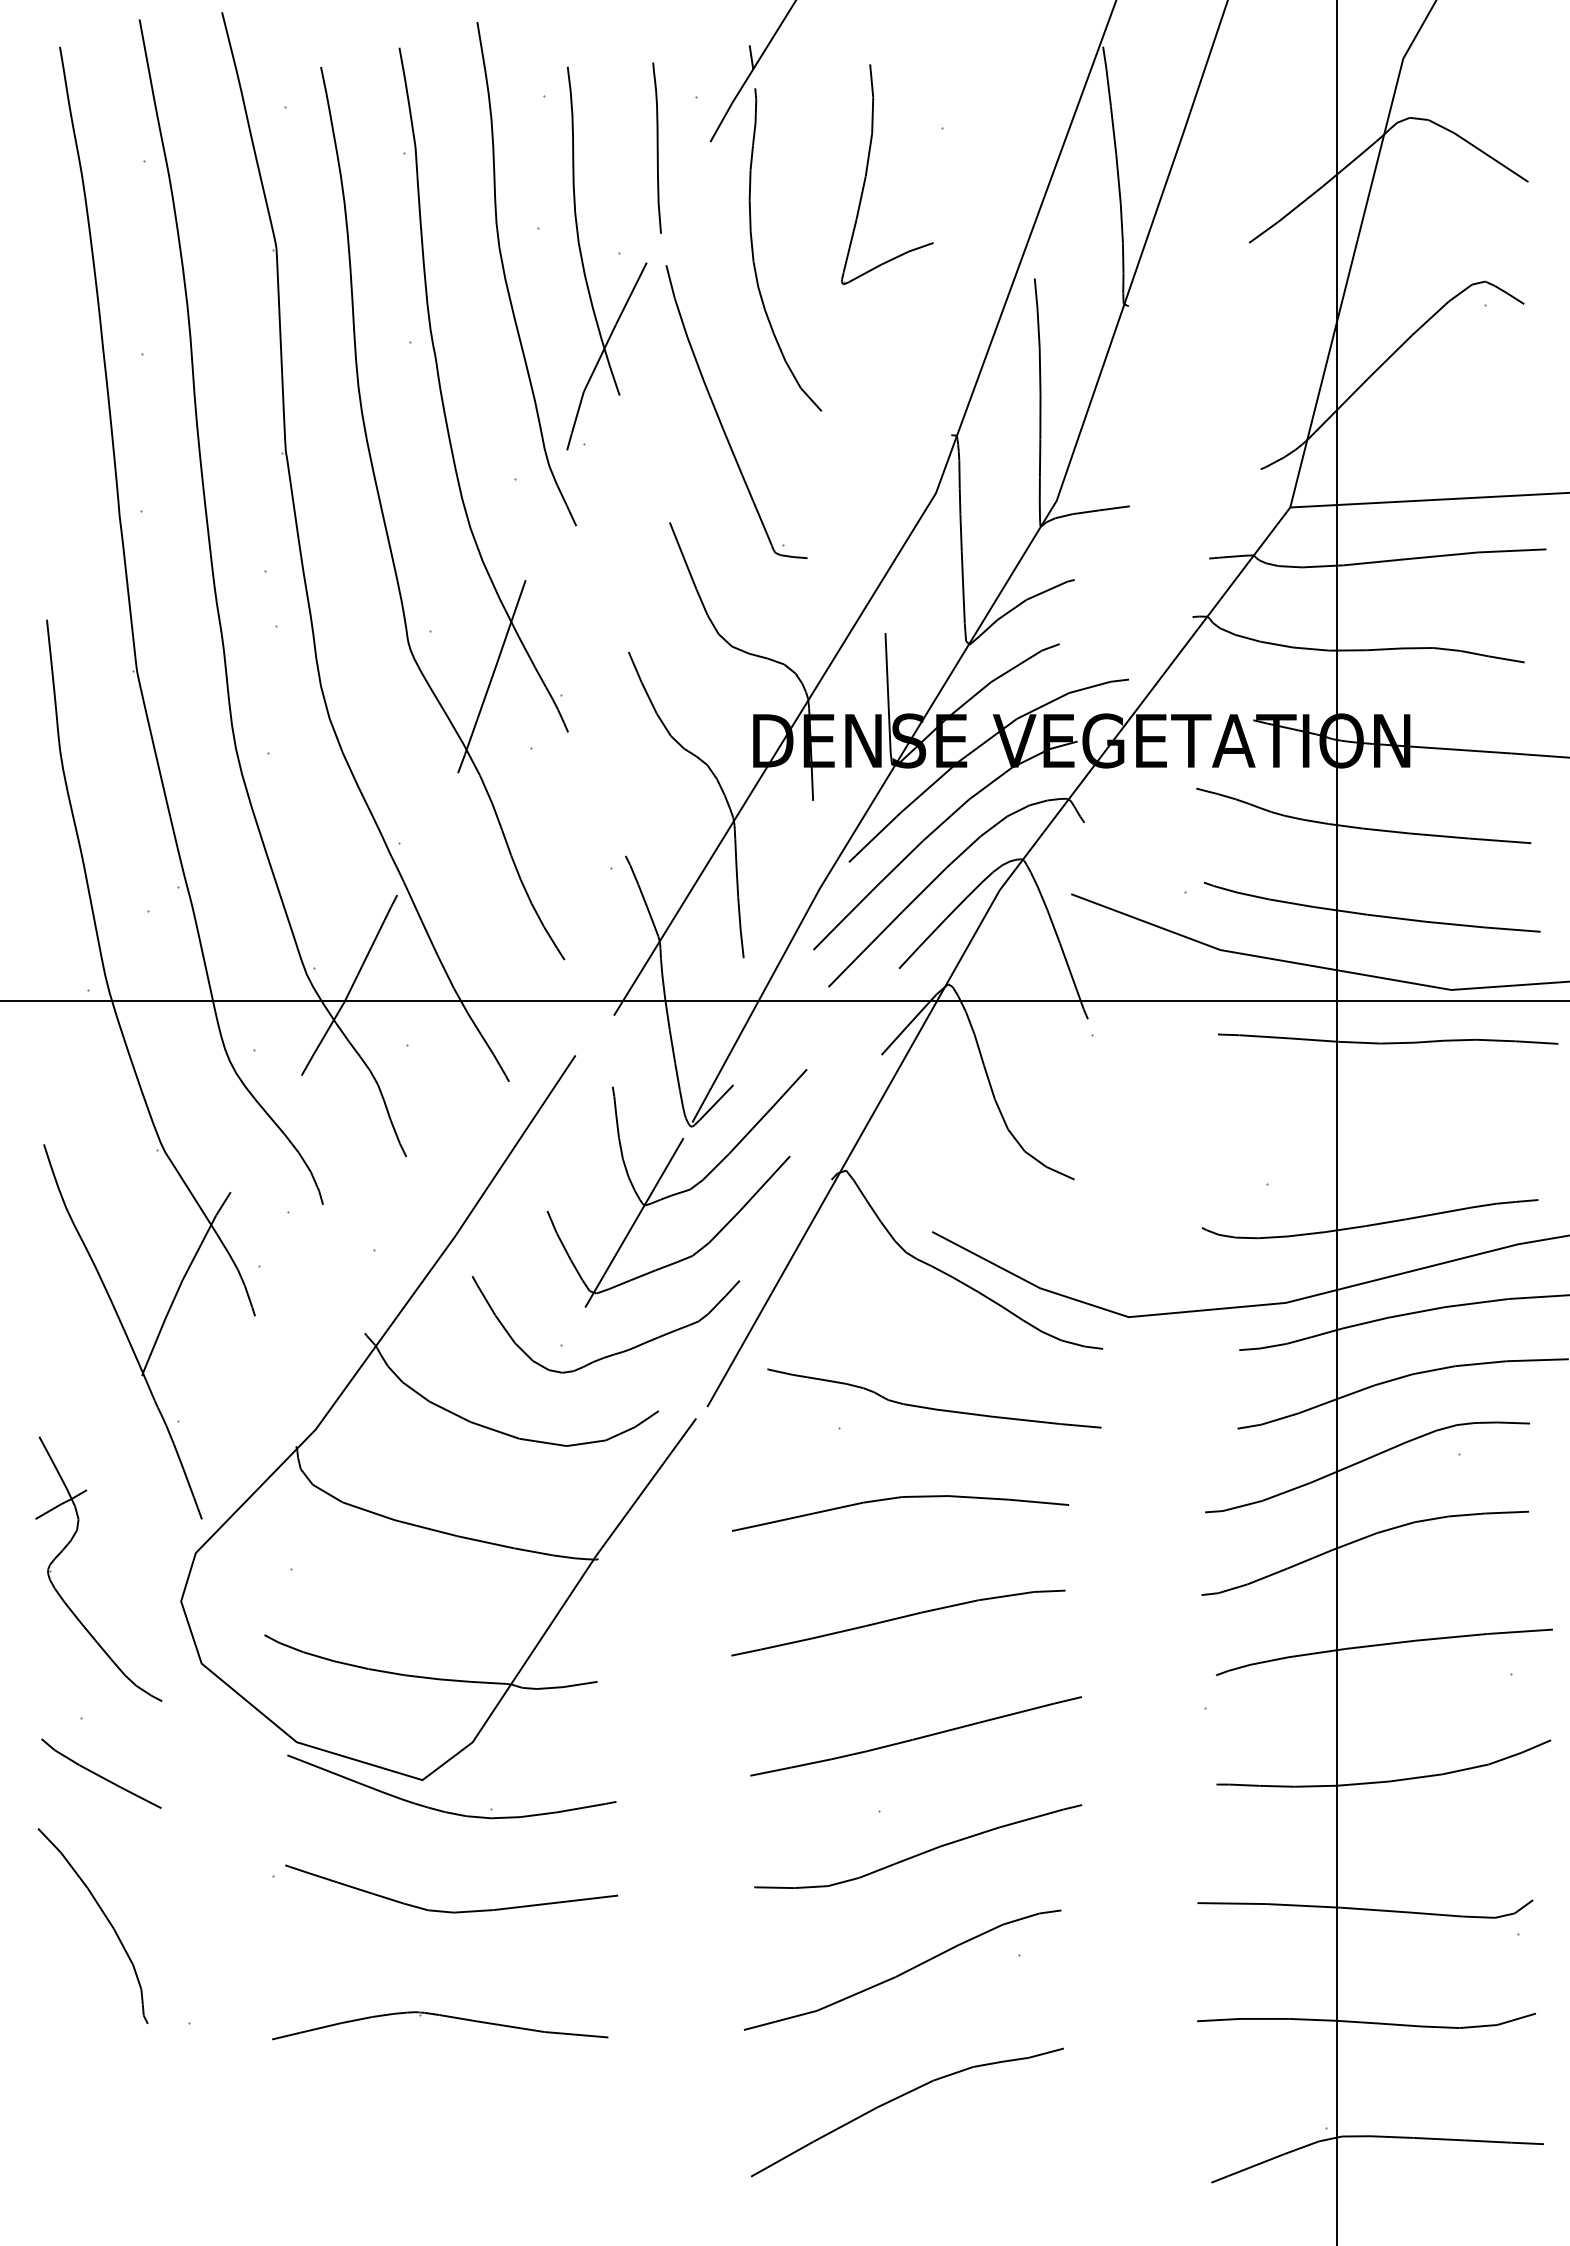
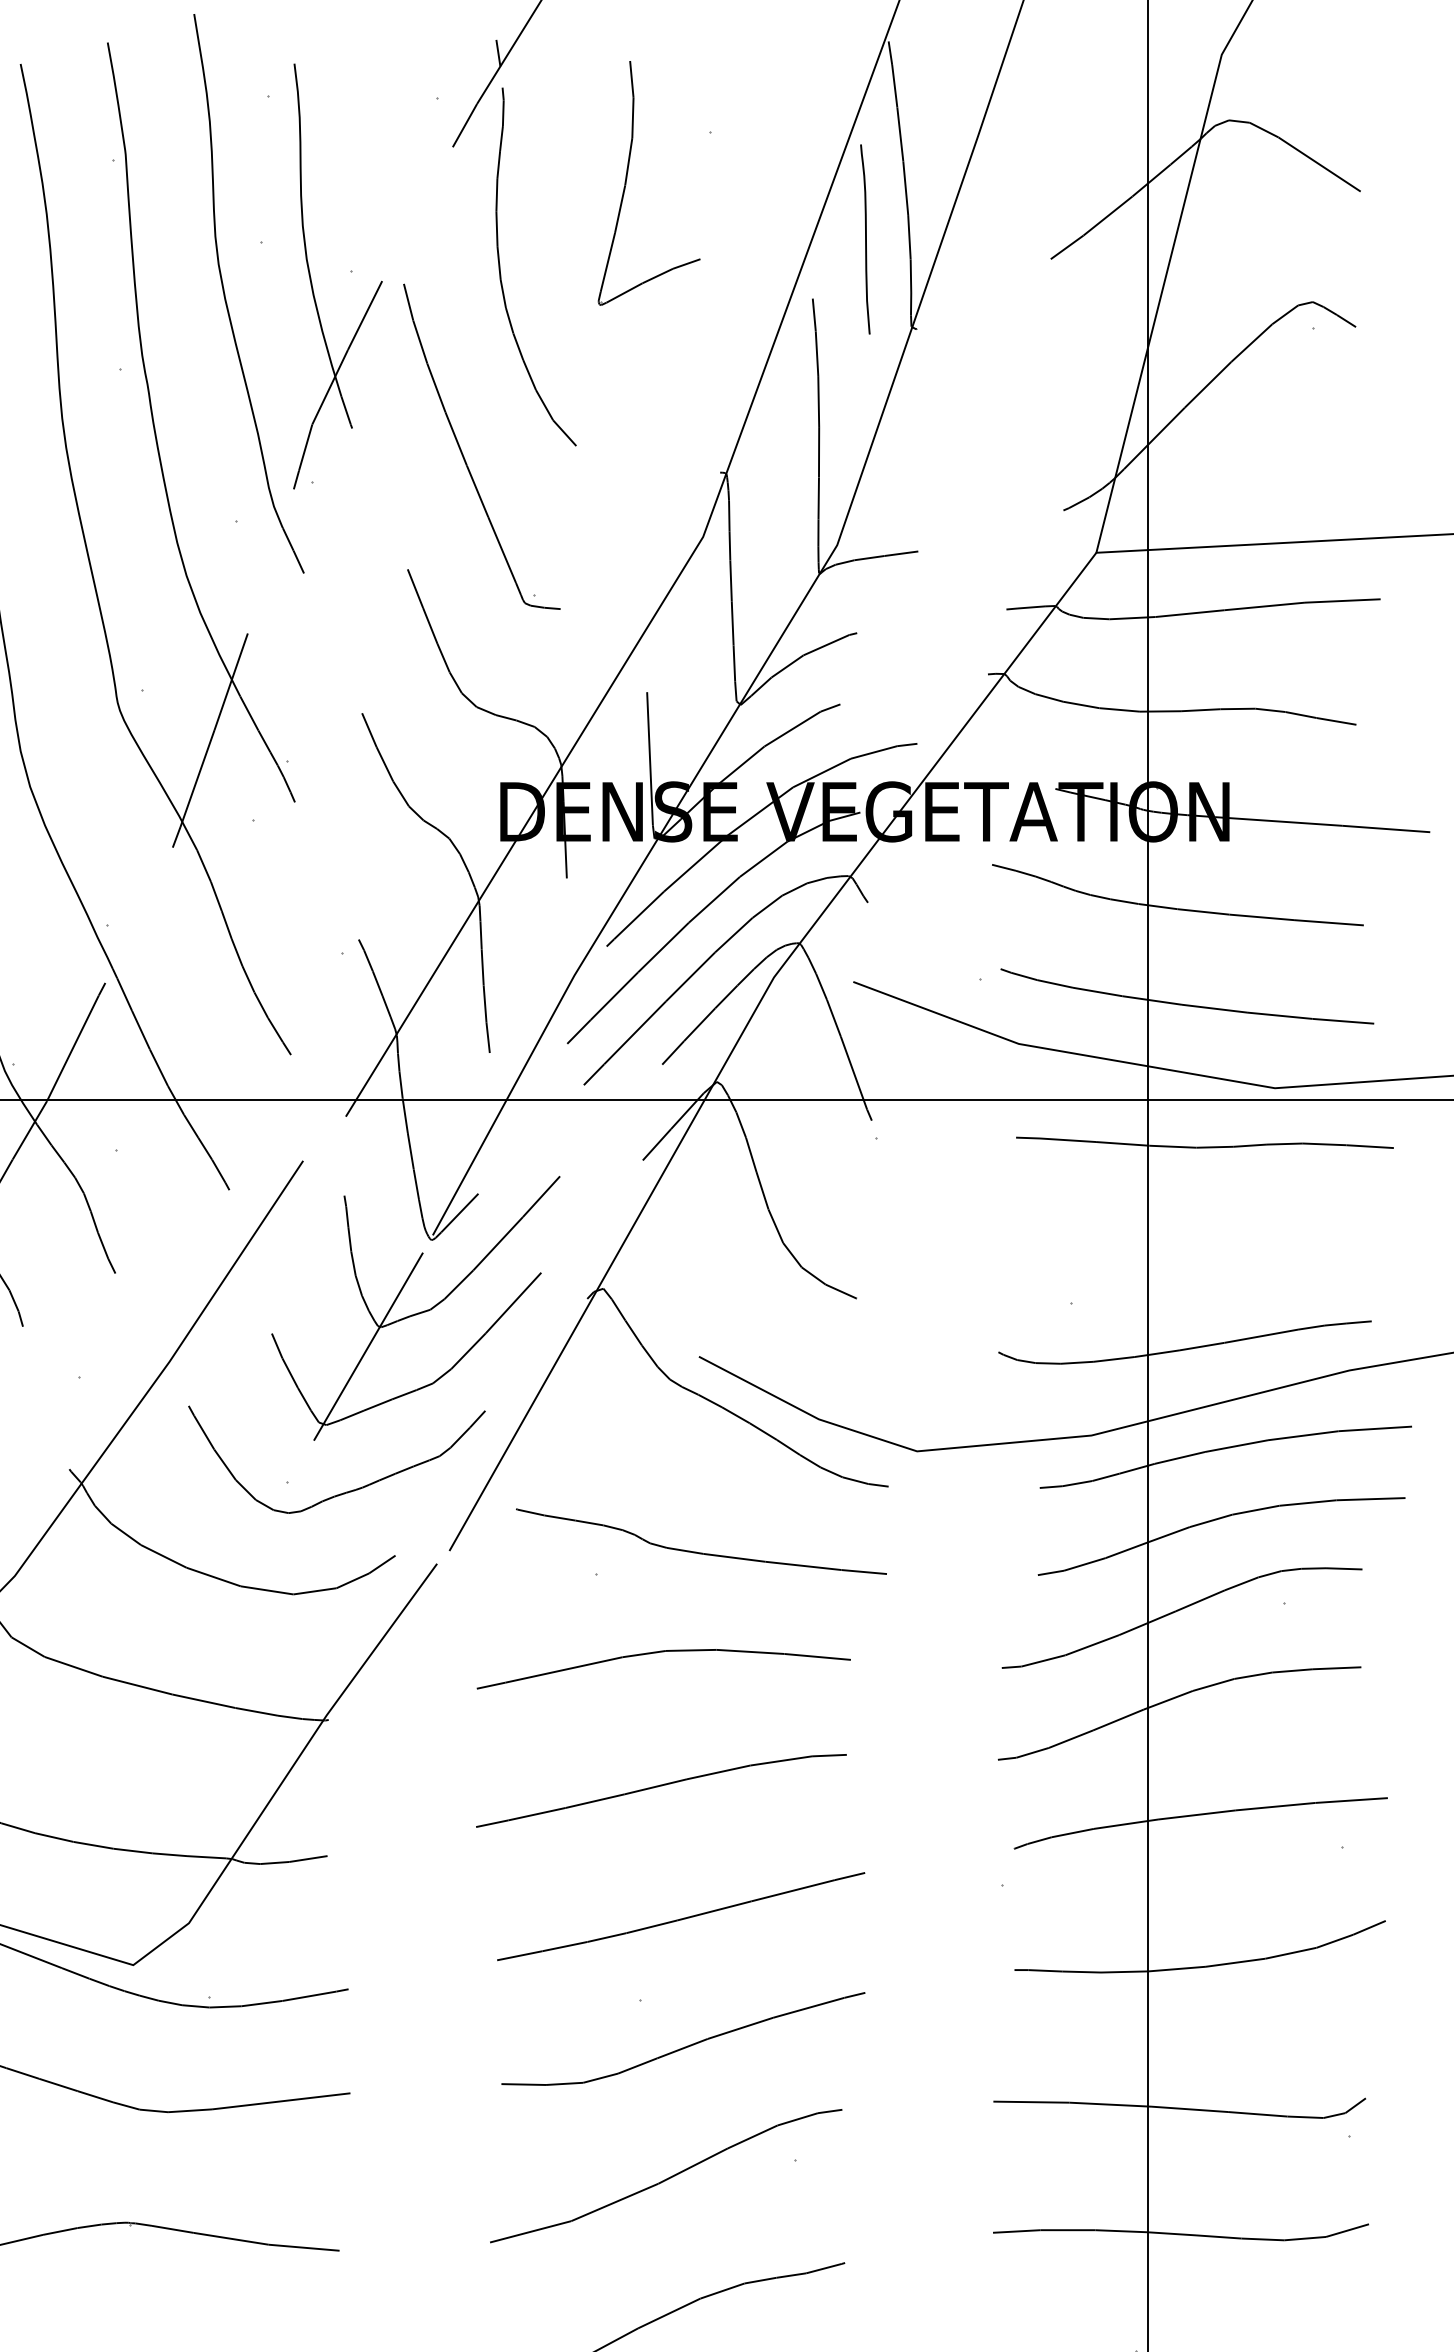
curve: (656, 147) -> (864, 238), moved

